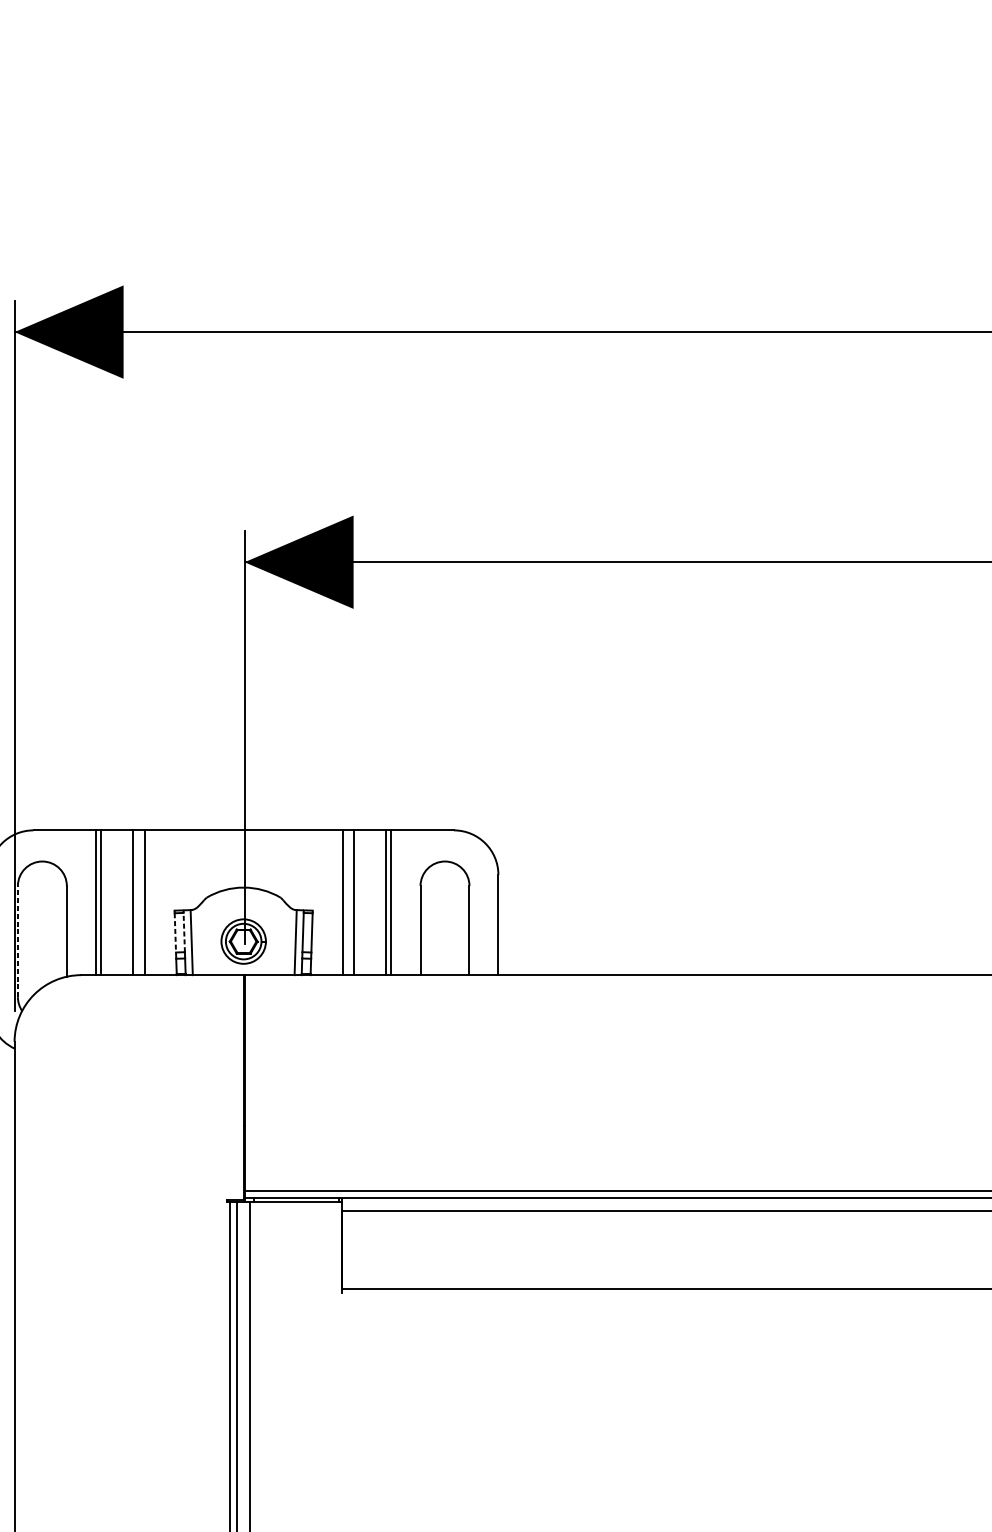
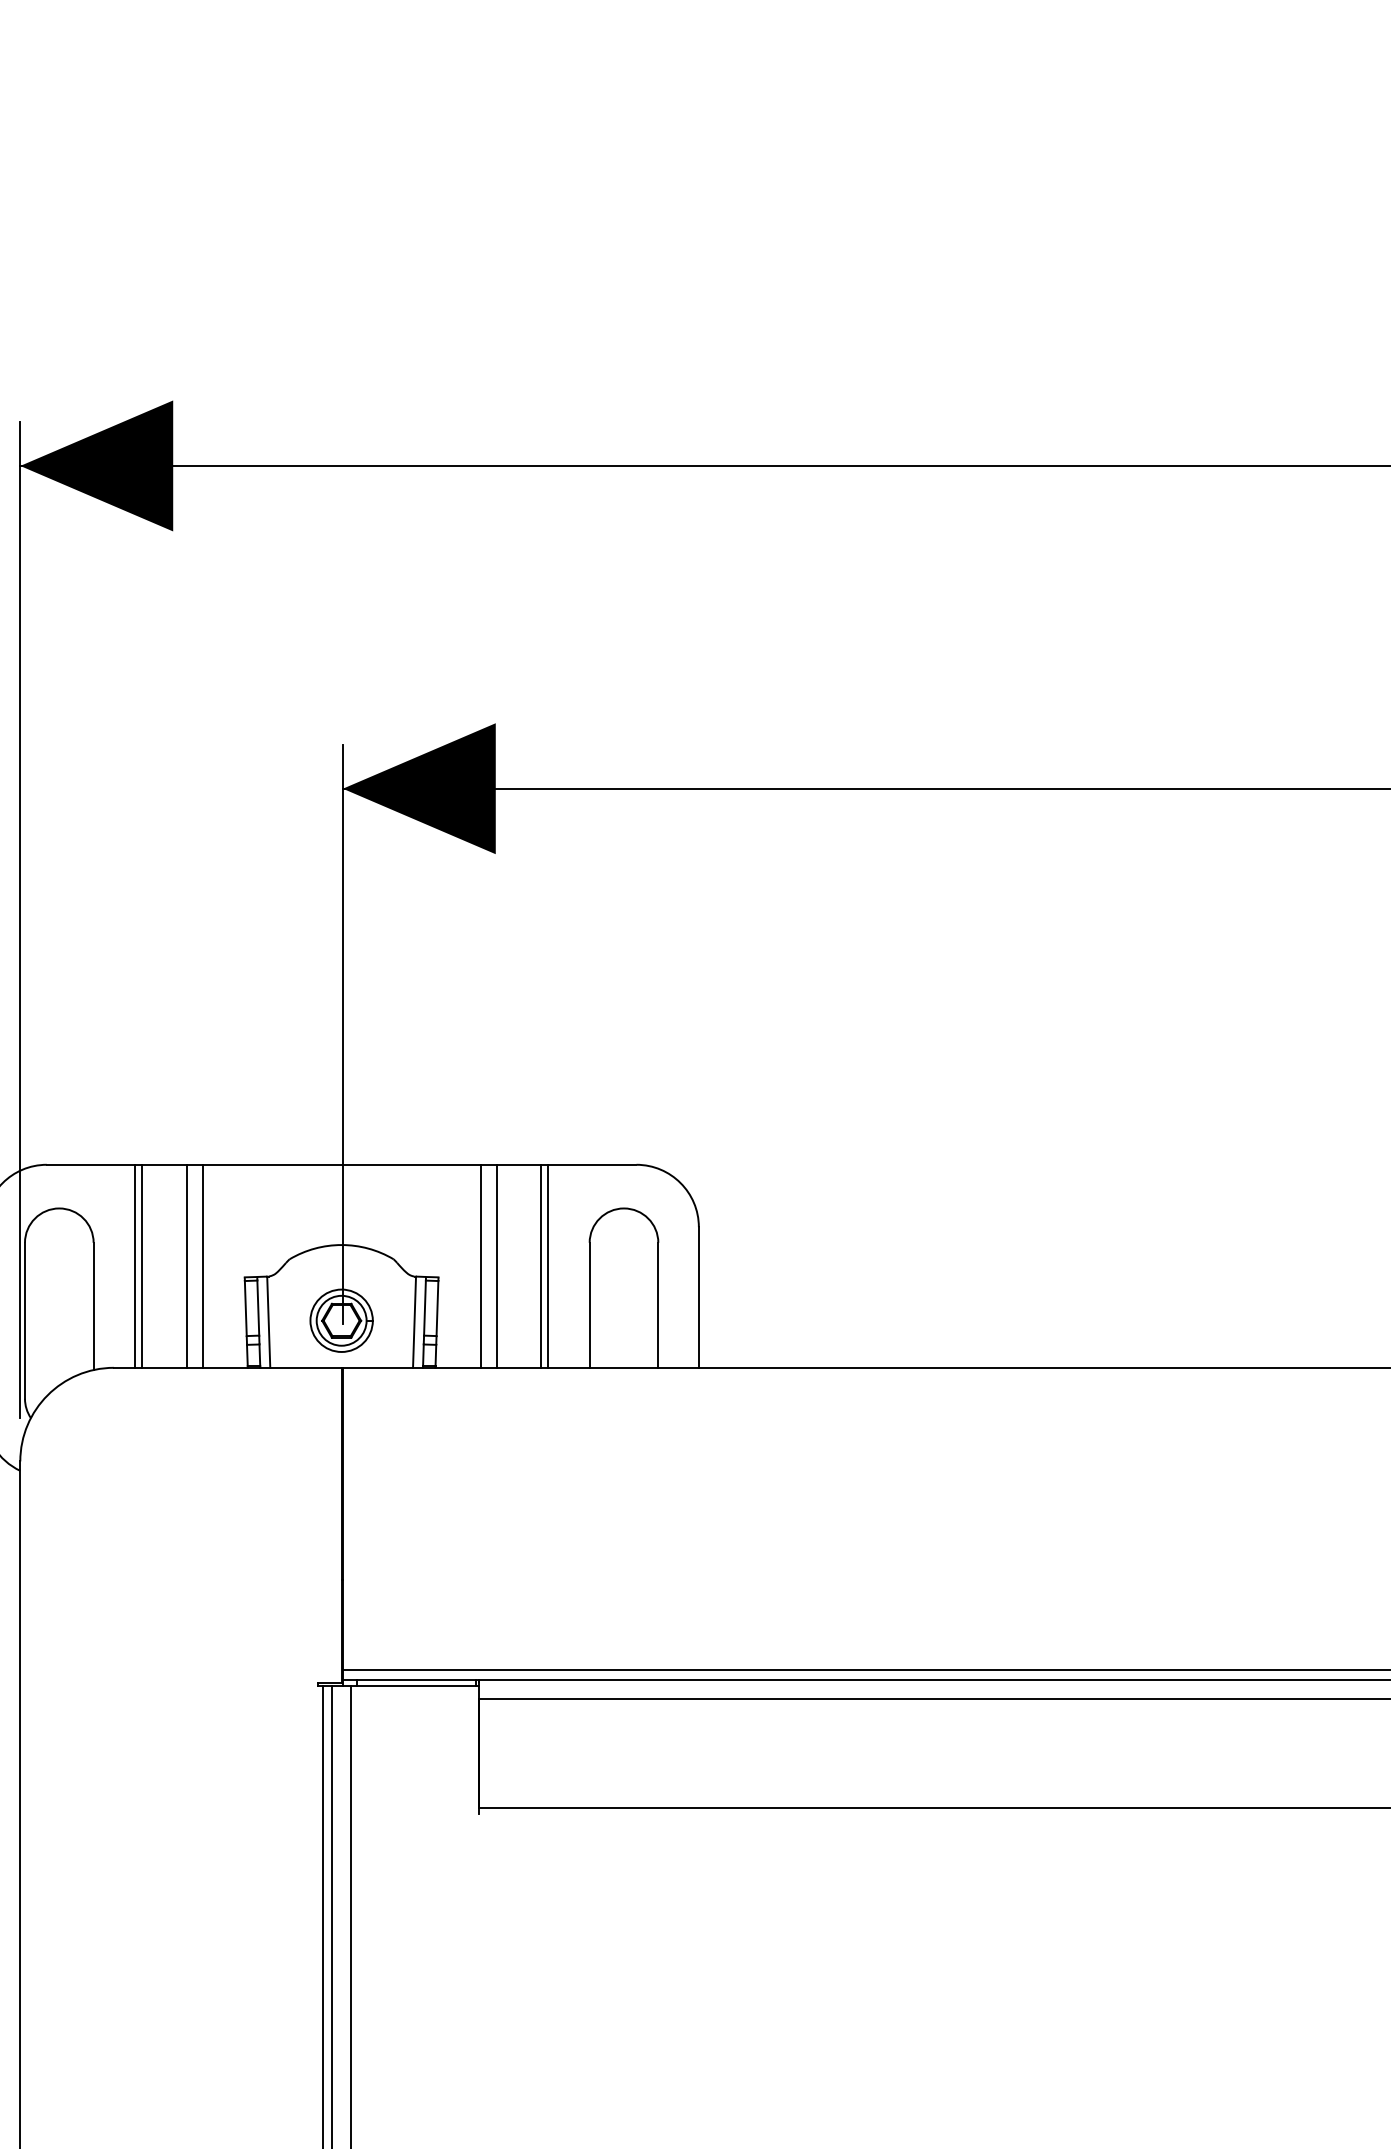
line: (175, 932) -> (245, 1308), dashed -> solid
line: (184, 932) -> (258, 1308), dashed -> solid
line: (18, 941) -> (25, 1320), dashed -> solid

